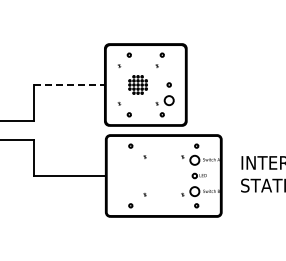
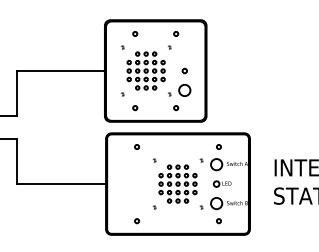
part: (137, 84) -> (145, 70), size x1.67
line: (69, 85) -> (60, 71), dashed -> solid
part: (163, 175) -> (177, 183), added

